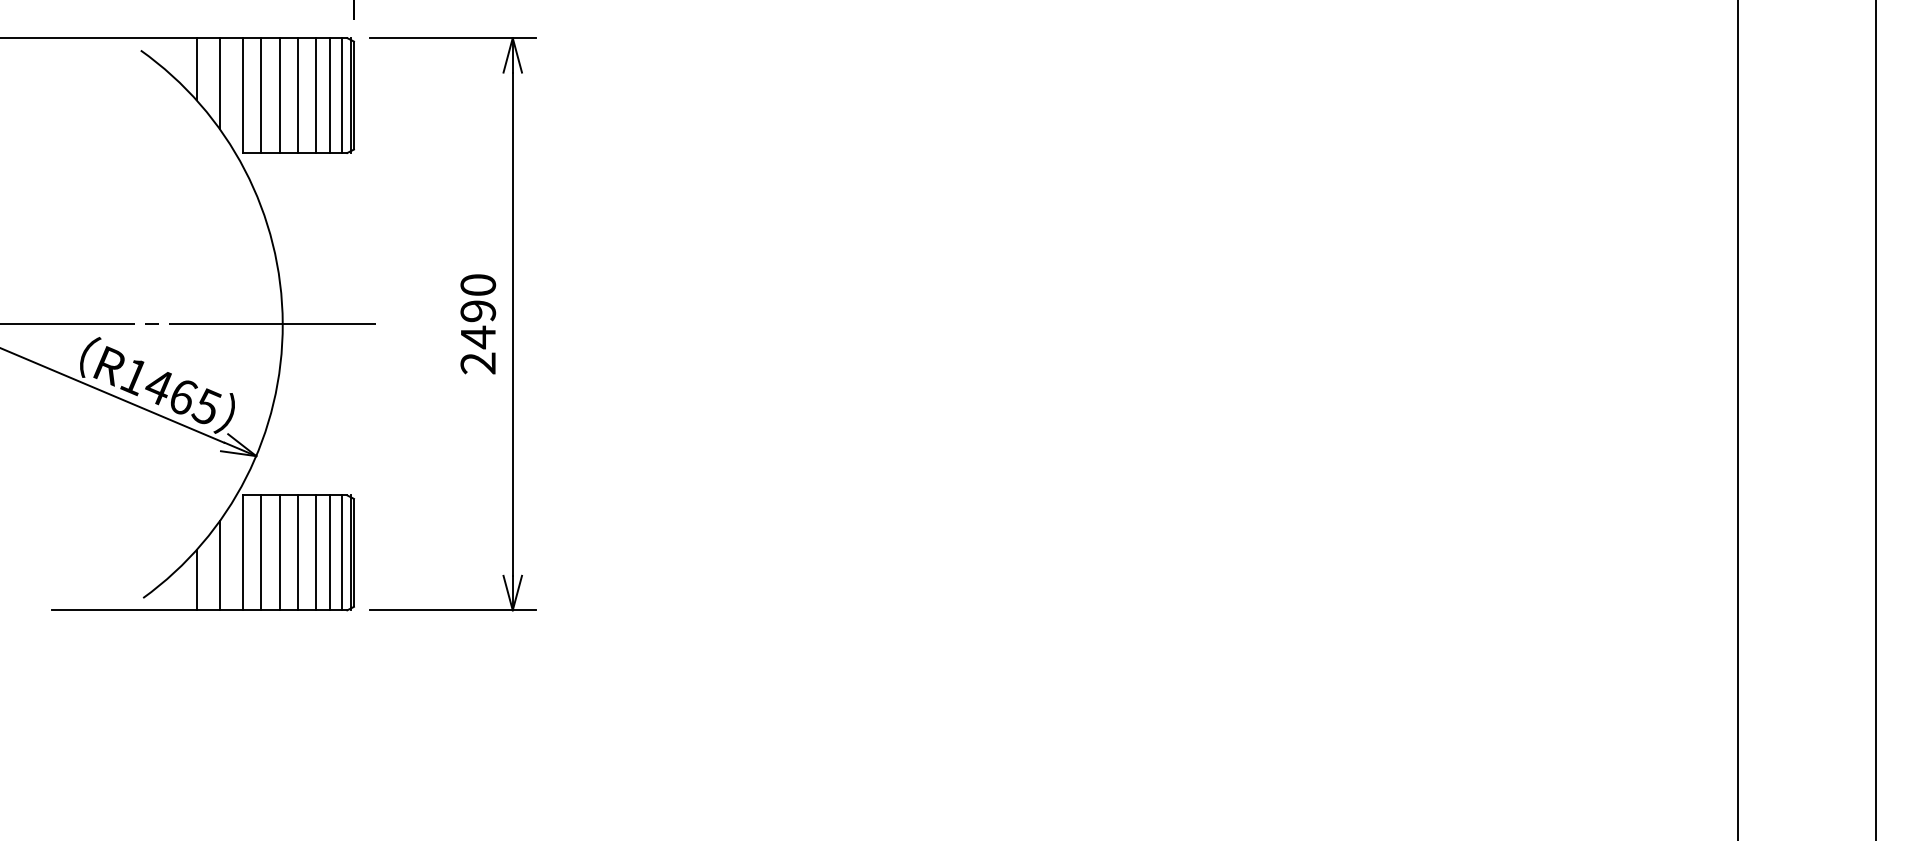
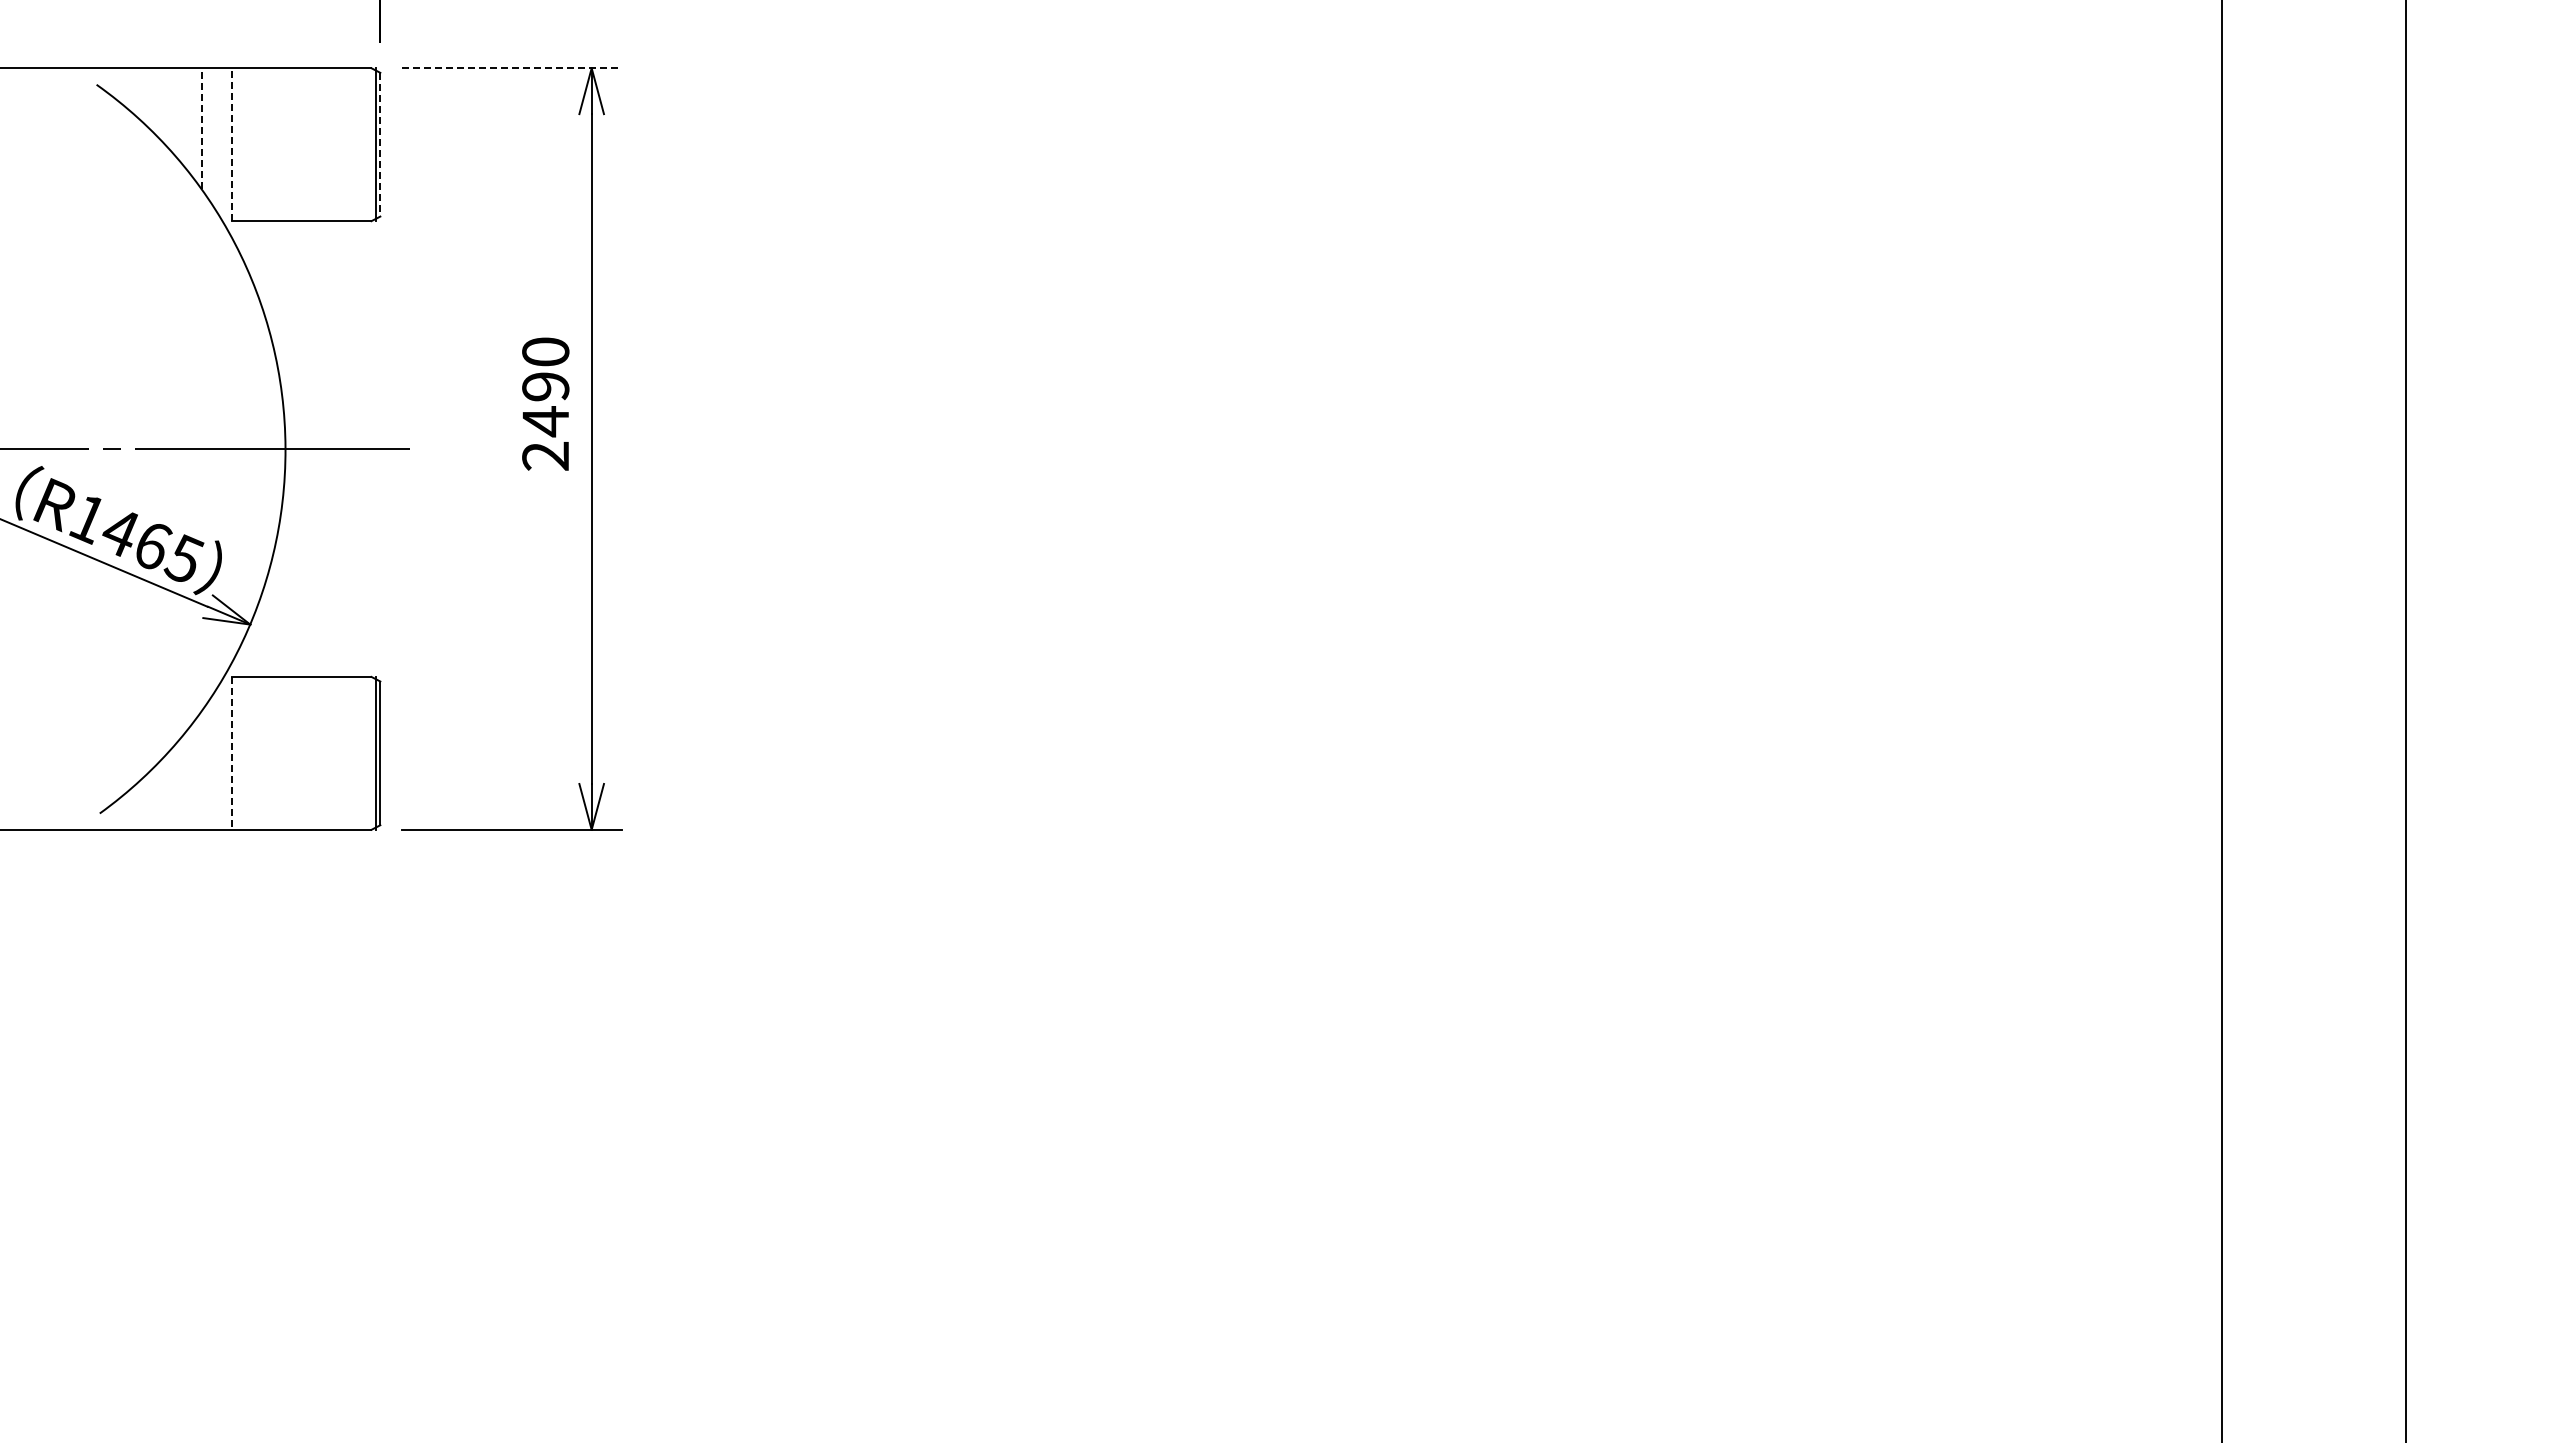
line: (453, 38) -> (512, 68), solid -> dashed
line: (197, 69) -> (171, 109), removed
line: (219, 83) -> (201, 128), solid -> dashed
line: (242, 95) -> (232, 144), solid -> dashed
line: (260, 95) -> (256, 144), removed
line: (279, 95) -> (281, 144), removed
line: (297, 95) -> (305, 144), removed
line: (316, 95) -> (330, 144), removed
line: (330, 95) -> (348, 144), removed
line: (341, 95) -> (363, 144), removed
line: (354, 95) -> (380, 144), solid -> dashed
text: (478, 323) -> (545, 403), moved
line: (242, 552) -> (232, 753), solid -> dashed
line: (260, 552) -> (256, 752), removed
line: (279, 552) -> (281, 752), removed
line: (297, 552) -> (305, 752), removed
line: (316, 552) -> (330, 752), removed
line: (330, 552) -> (348, 752), removed
line: (341, 552) -> (363, 752), removed
line: (219, 565) -> (201, 770), removed
line: (197, 580) -> (171, 789), removed

